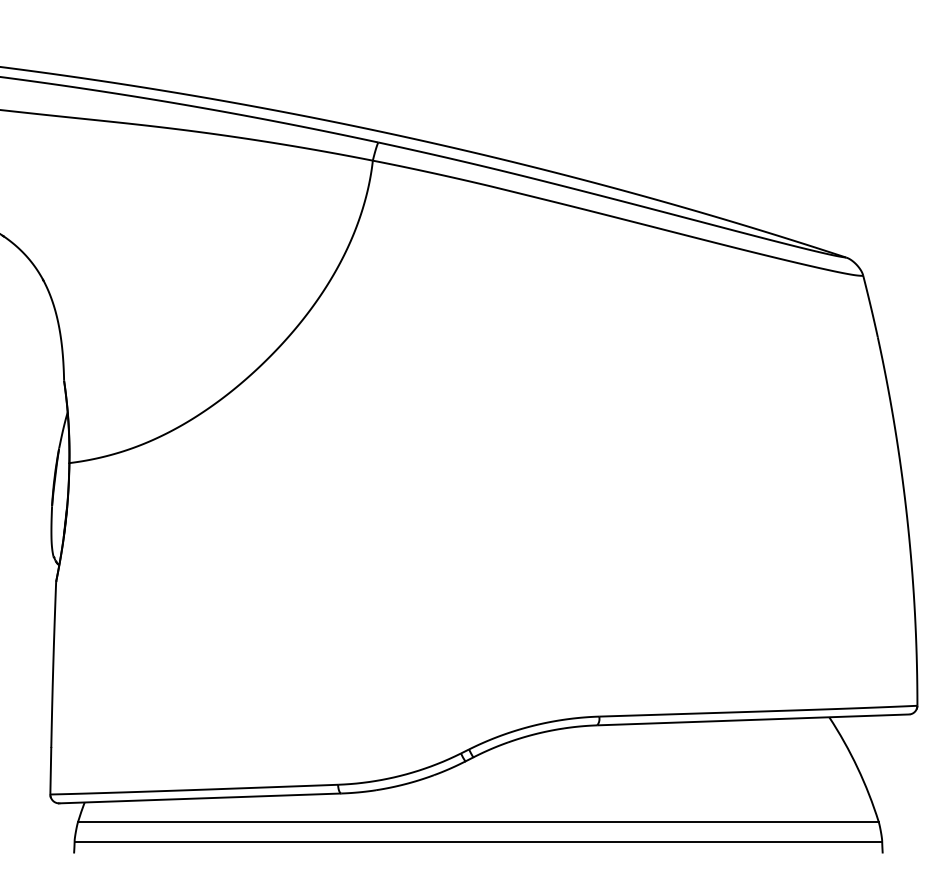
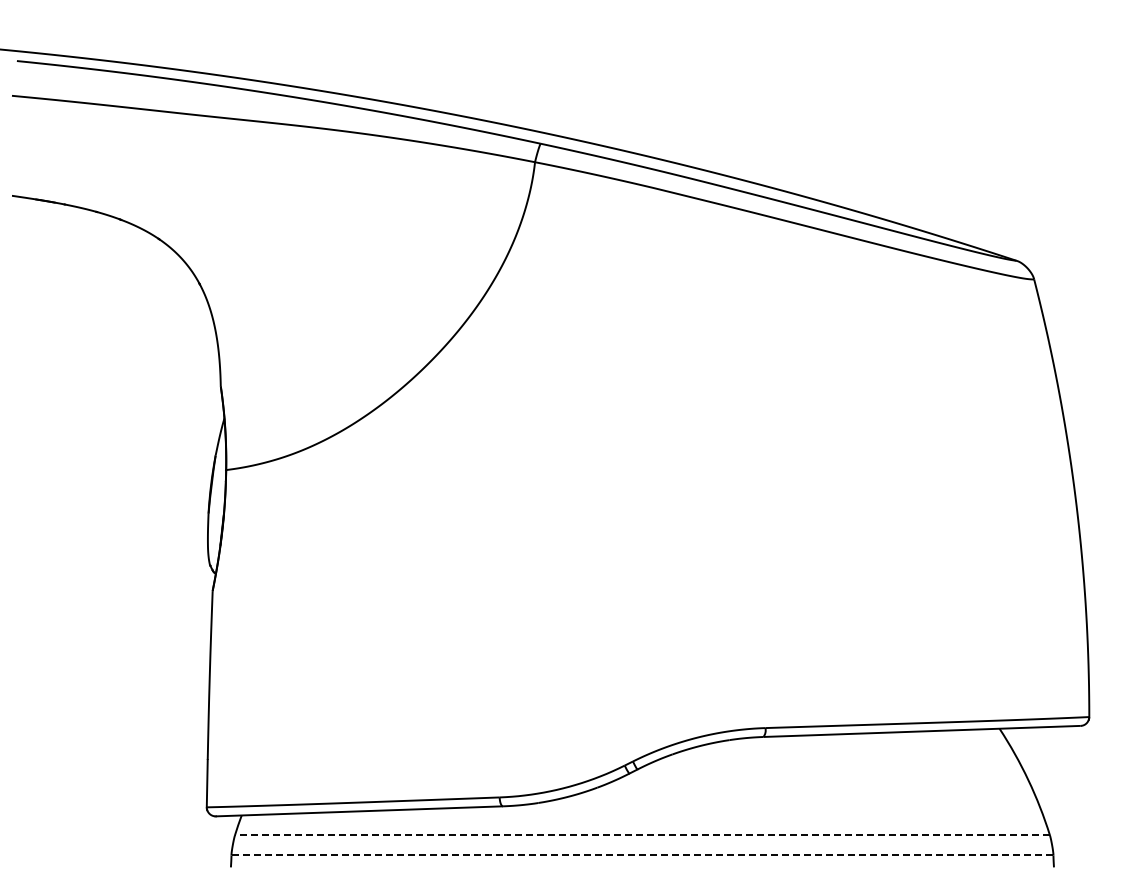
line: (477, 822) -> (641, 835), solid -> dashed
line: (478, 841) -> (642, 855), solid -> dashed

